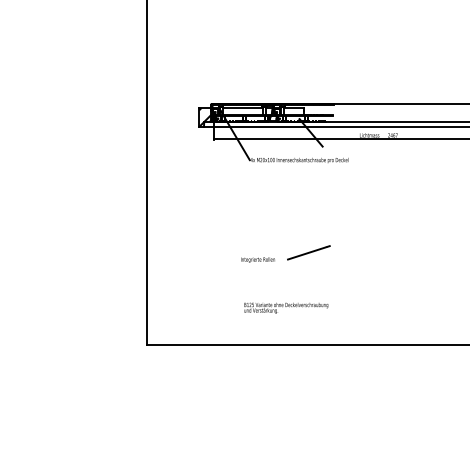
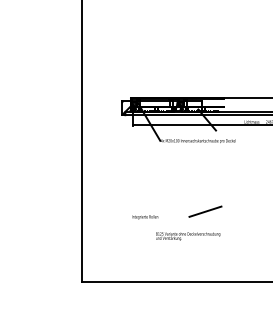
text: (257, 259) -> (144, 216), moved
text: (286, 307) -> (188, 235), moved

